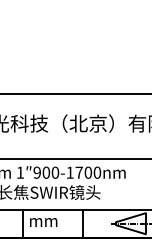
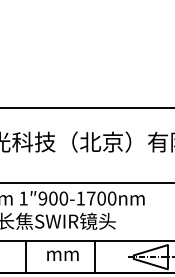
text: (43, 222) -> (62, 255), moved

